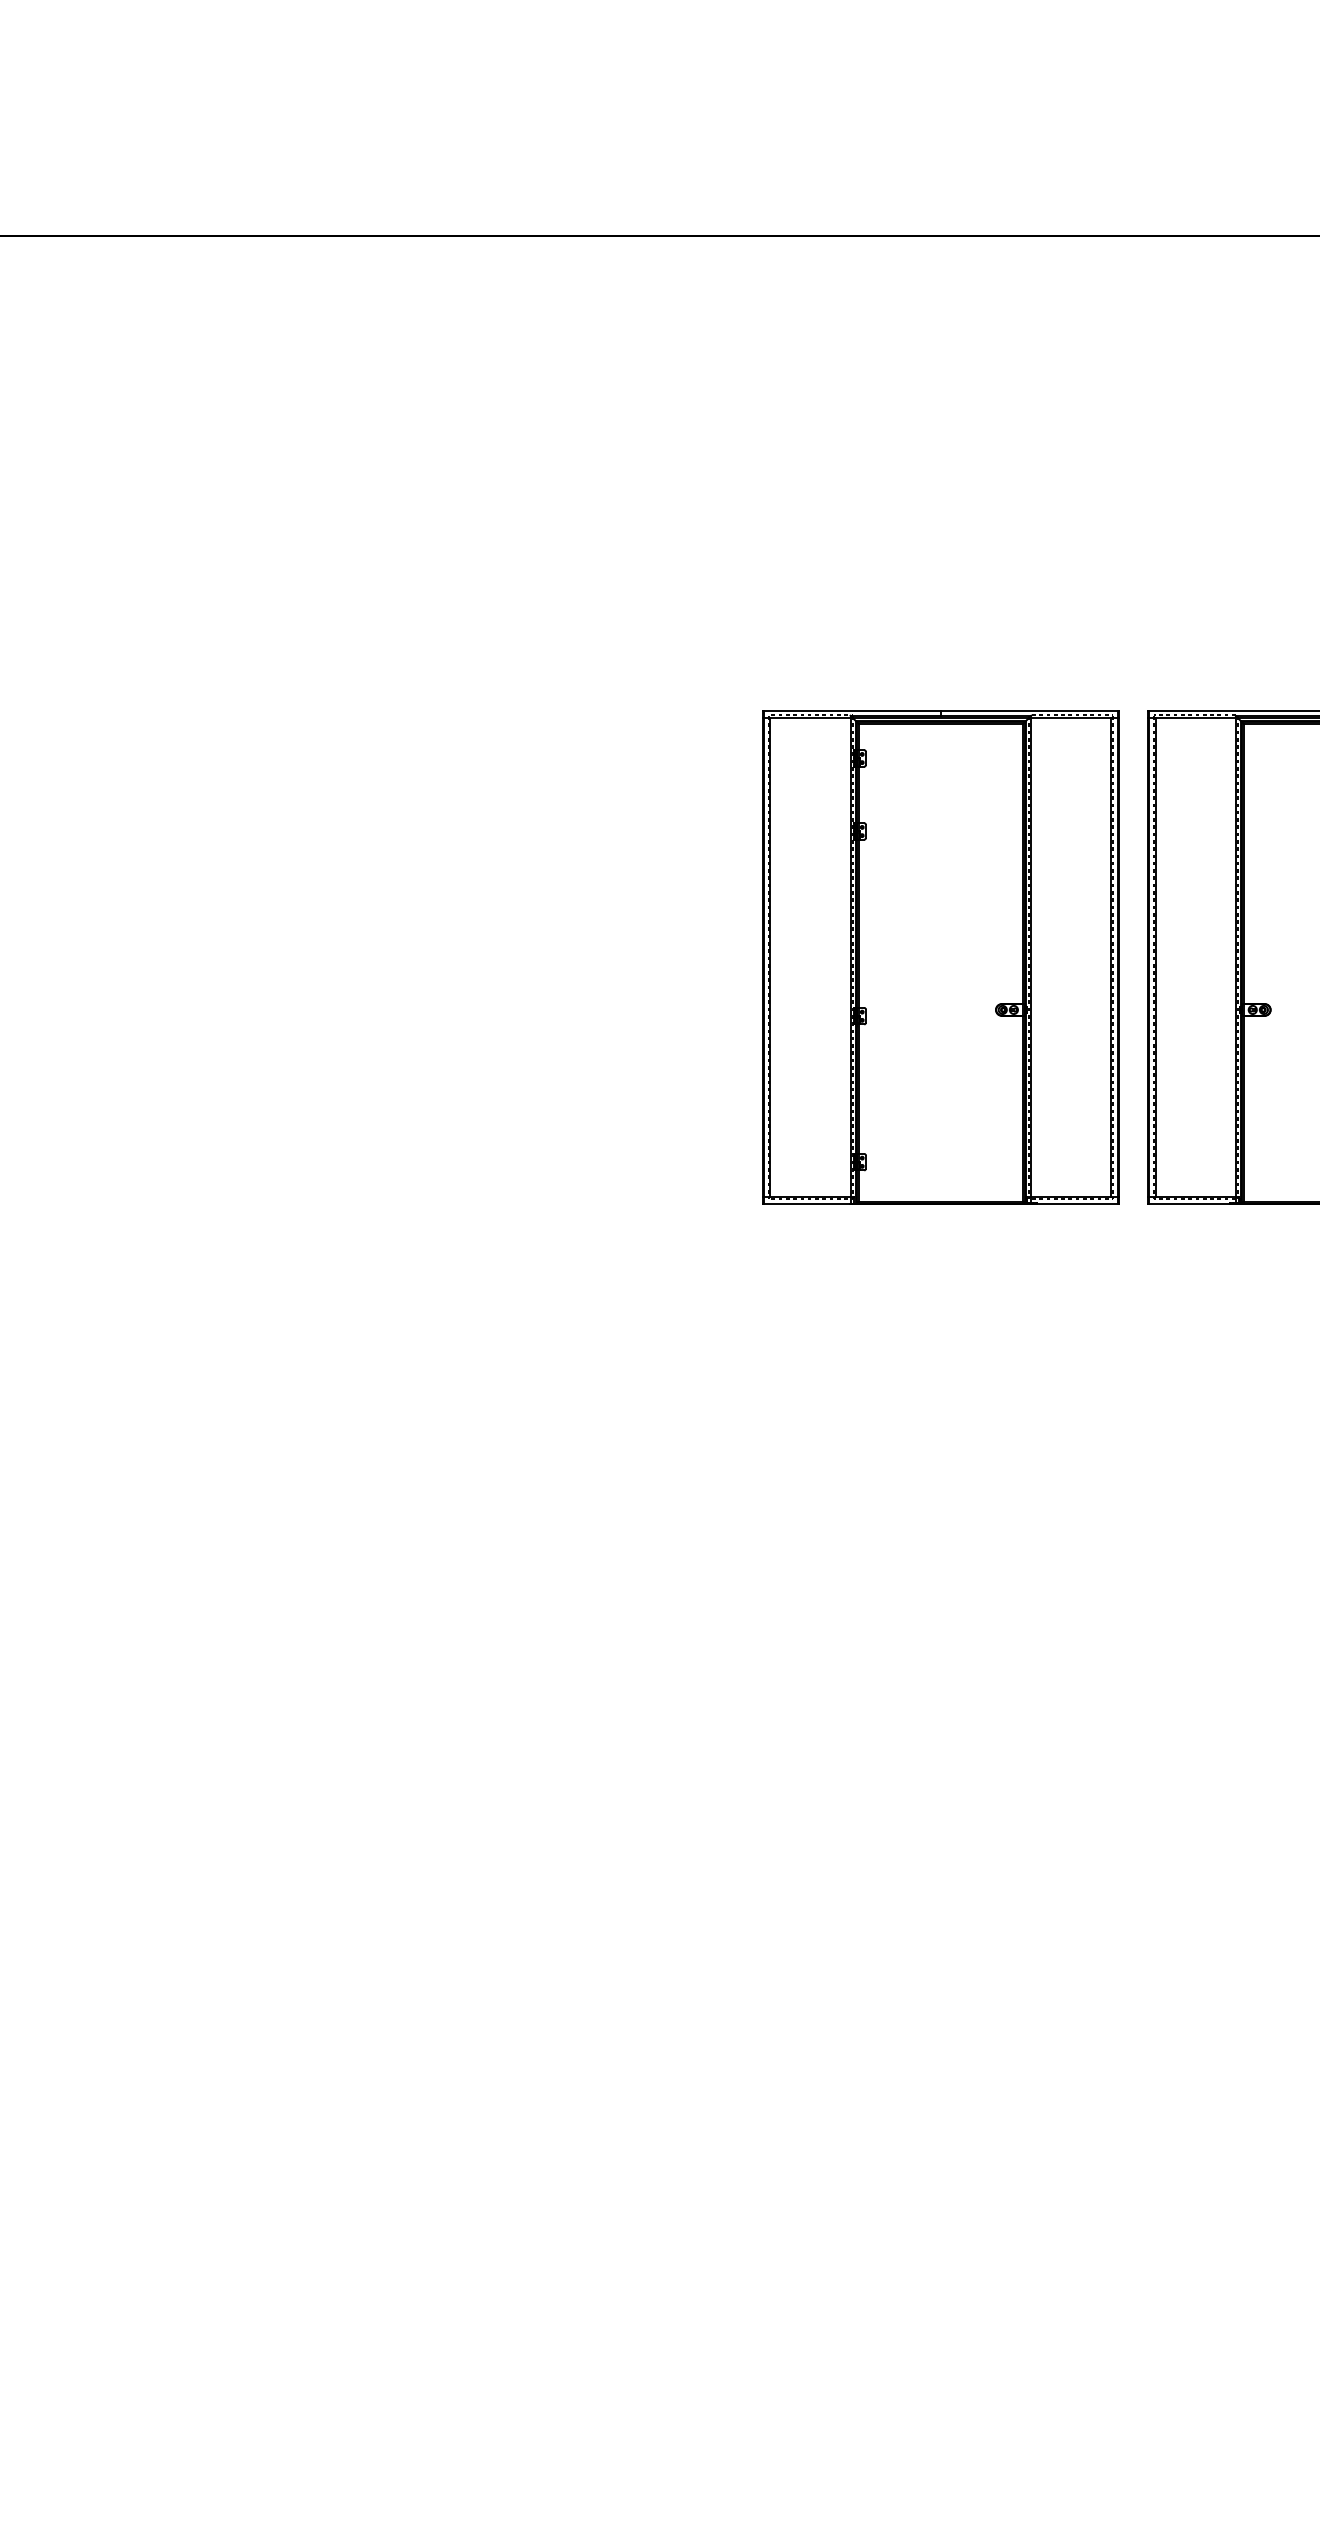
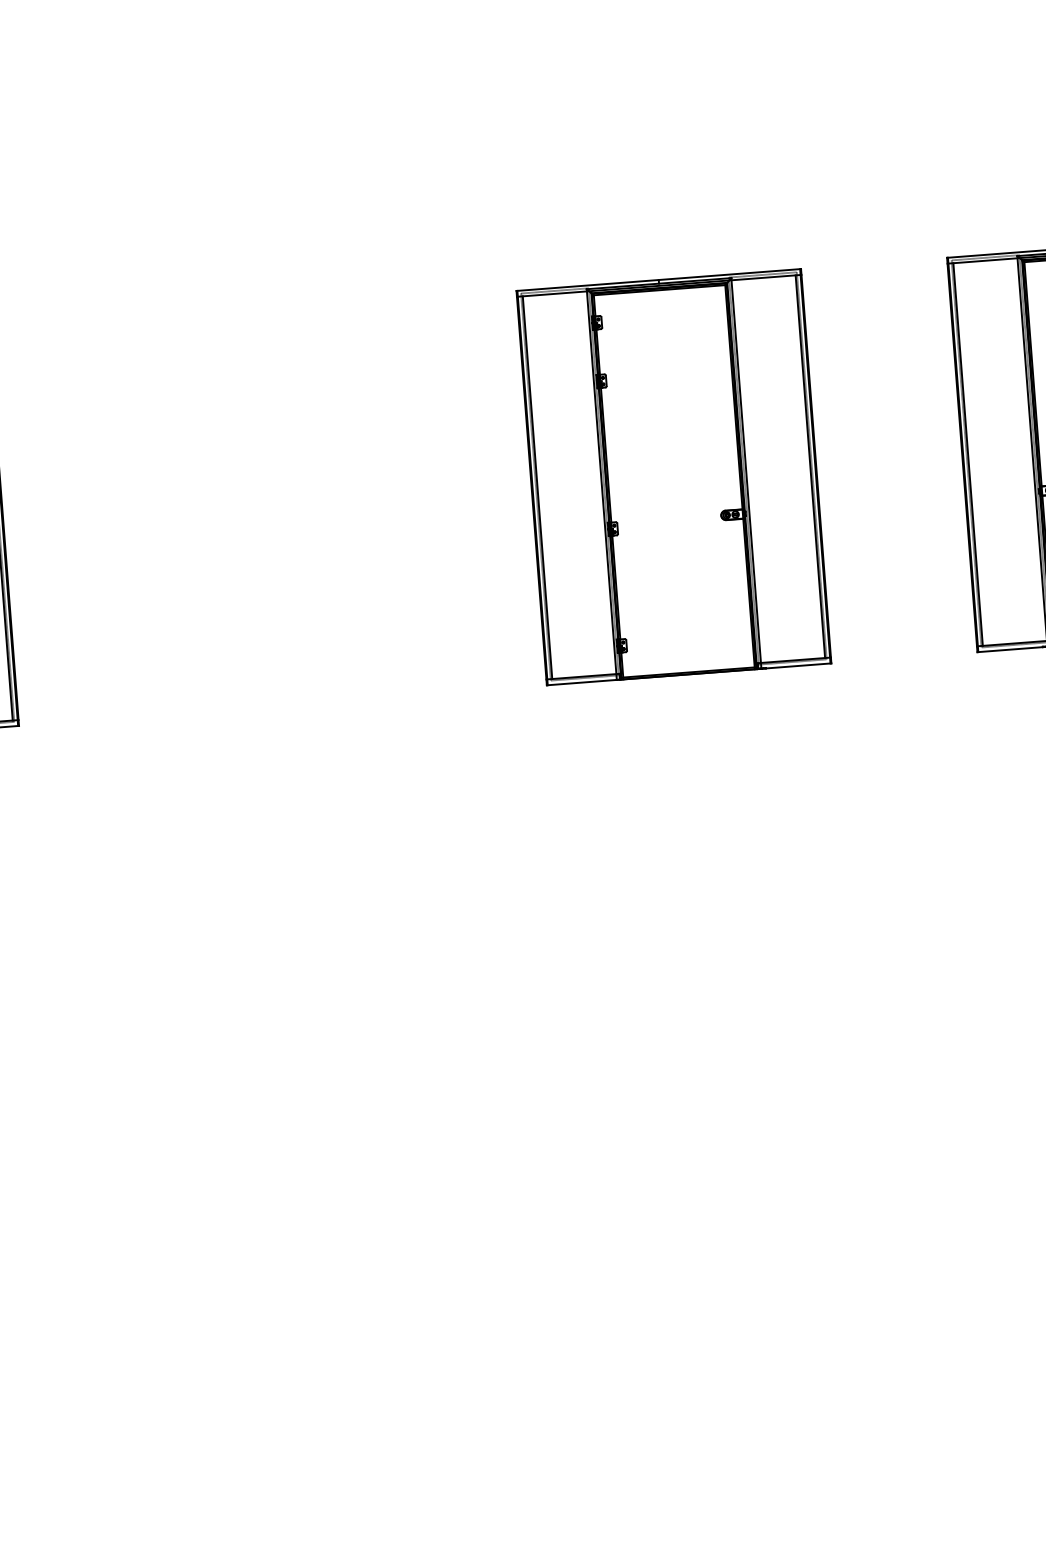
part: (940, 957) -> (673, 477), moved

